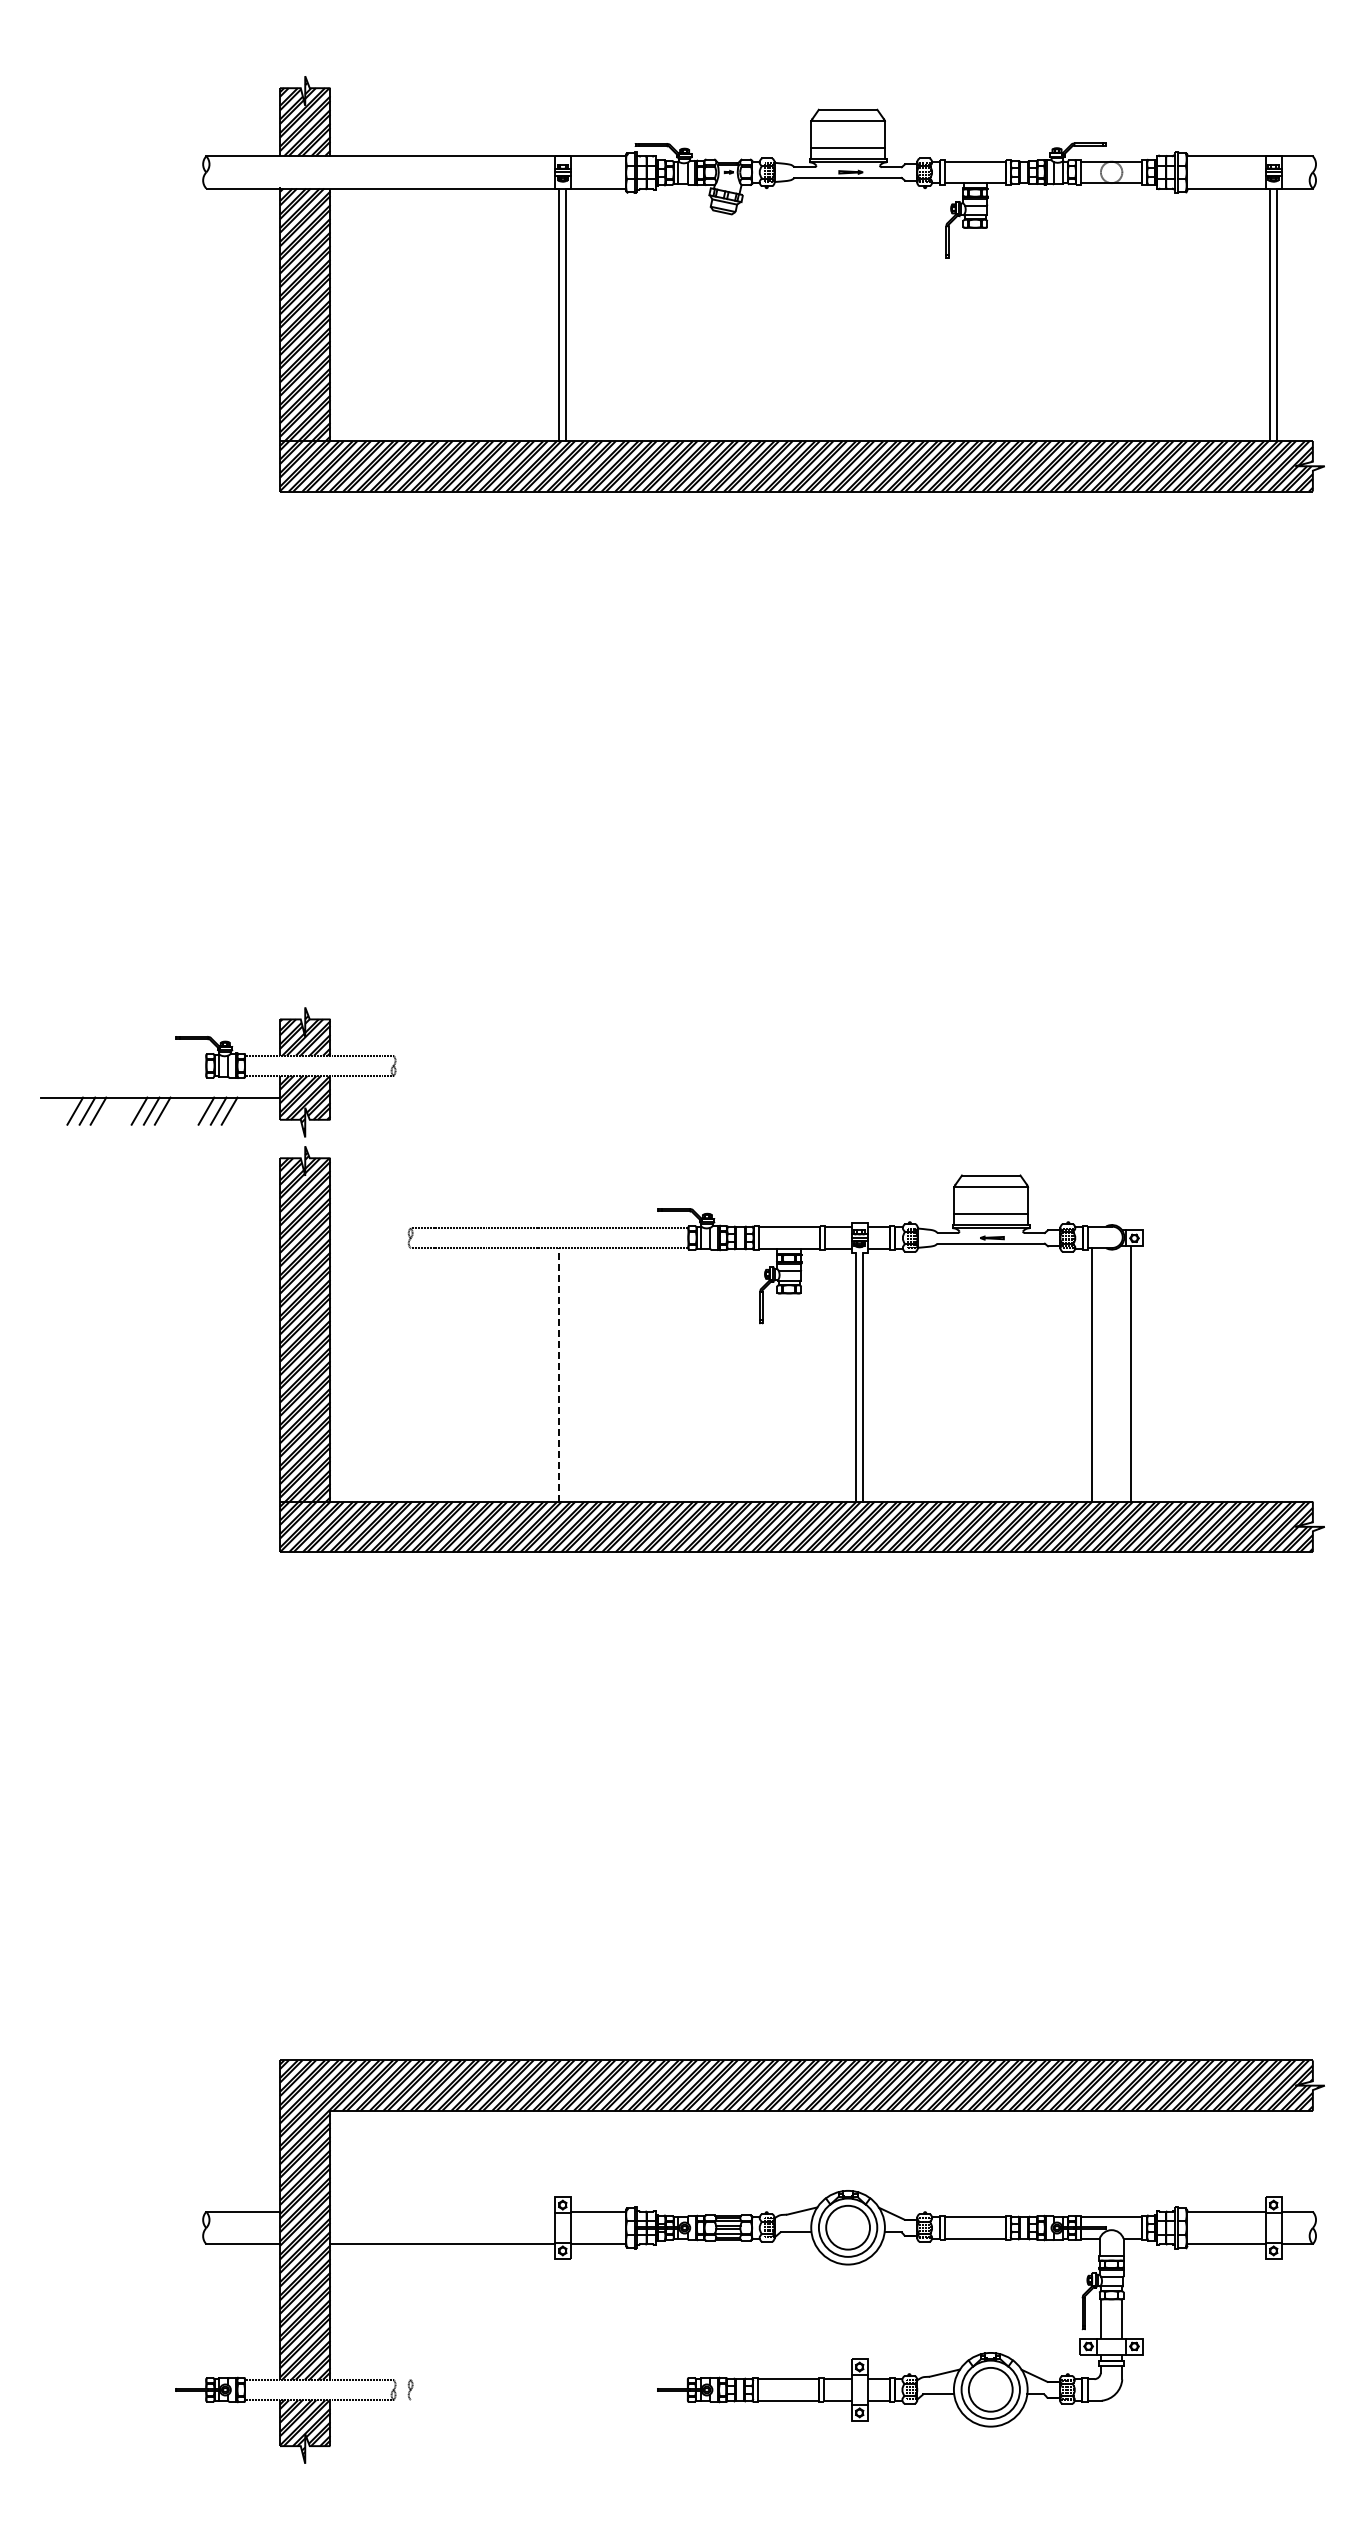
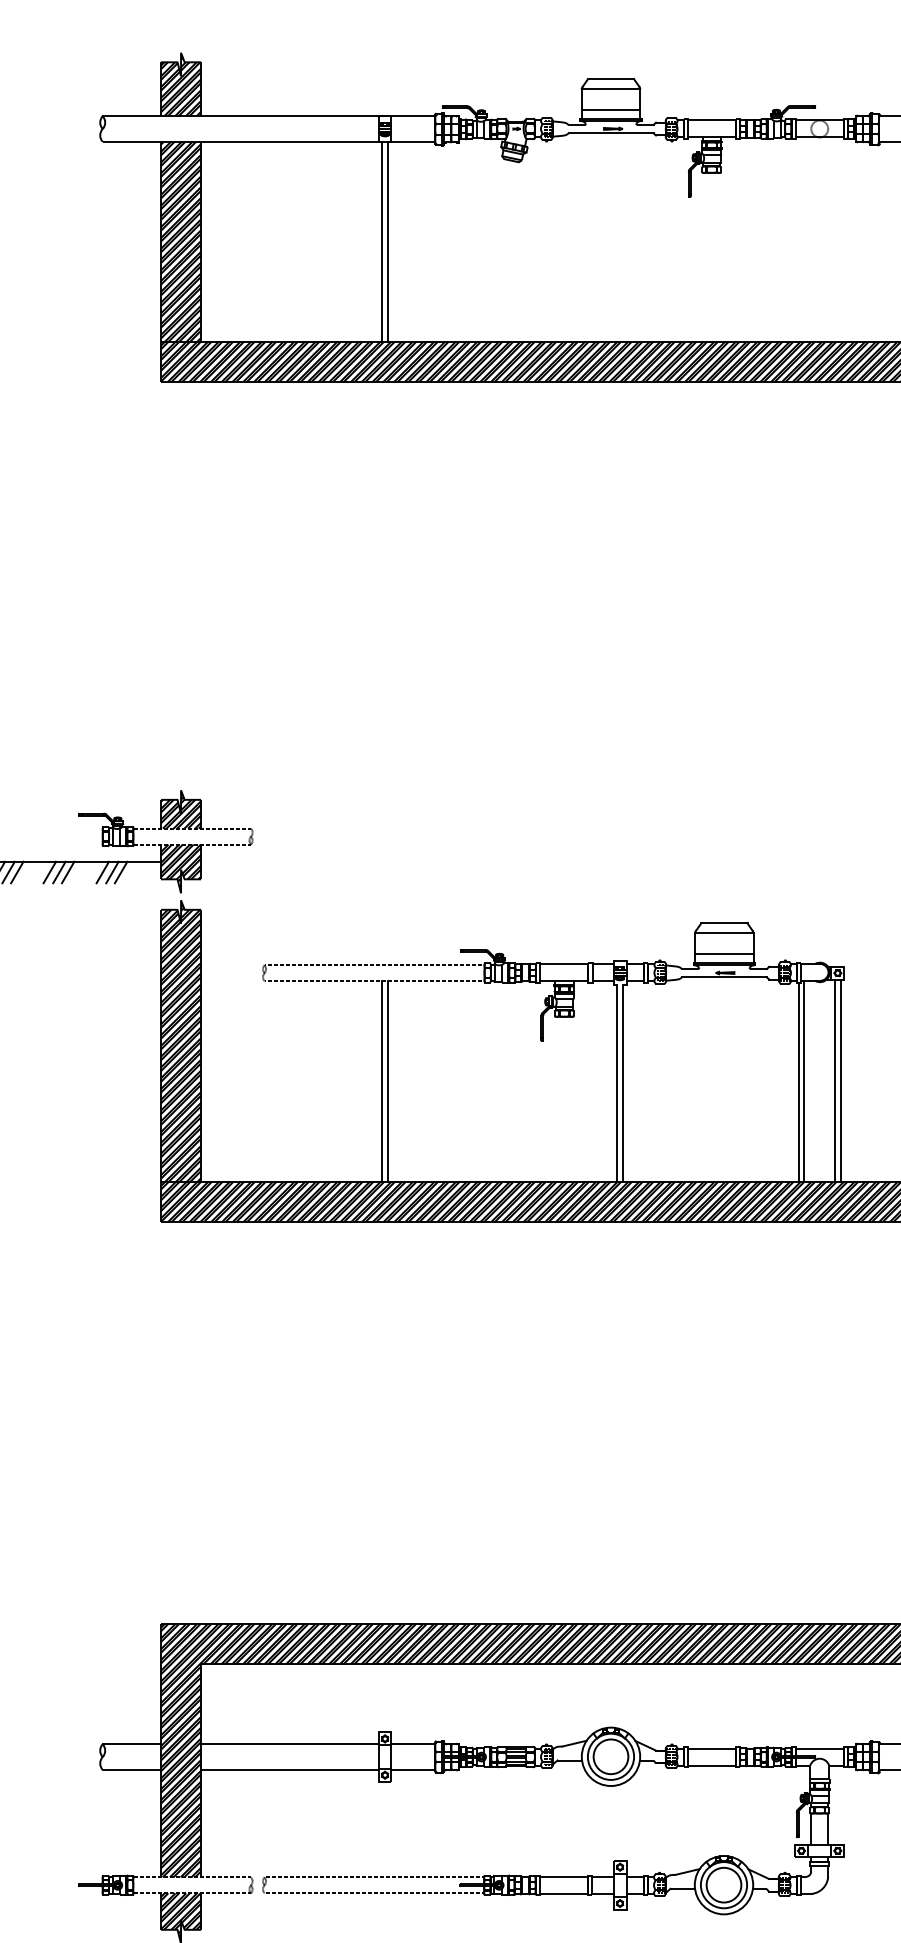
line: (1138, 1373) -> (841, 1080), added
line: (566, 1374) -> (387, 1081), added
line: (559, 1375) -> (382, 1081), dashed -> solid
line: (1085, 1375) -> (799, 1081), added
line: (442, 2211) -> (289, 1743), added
line: (548, 2379) -> (373, 1877), added
line: (548, 2400) -> (373, 1893), added

